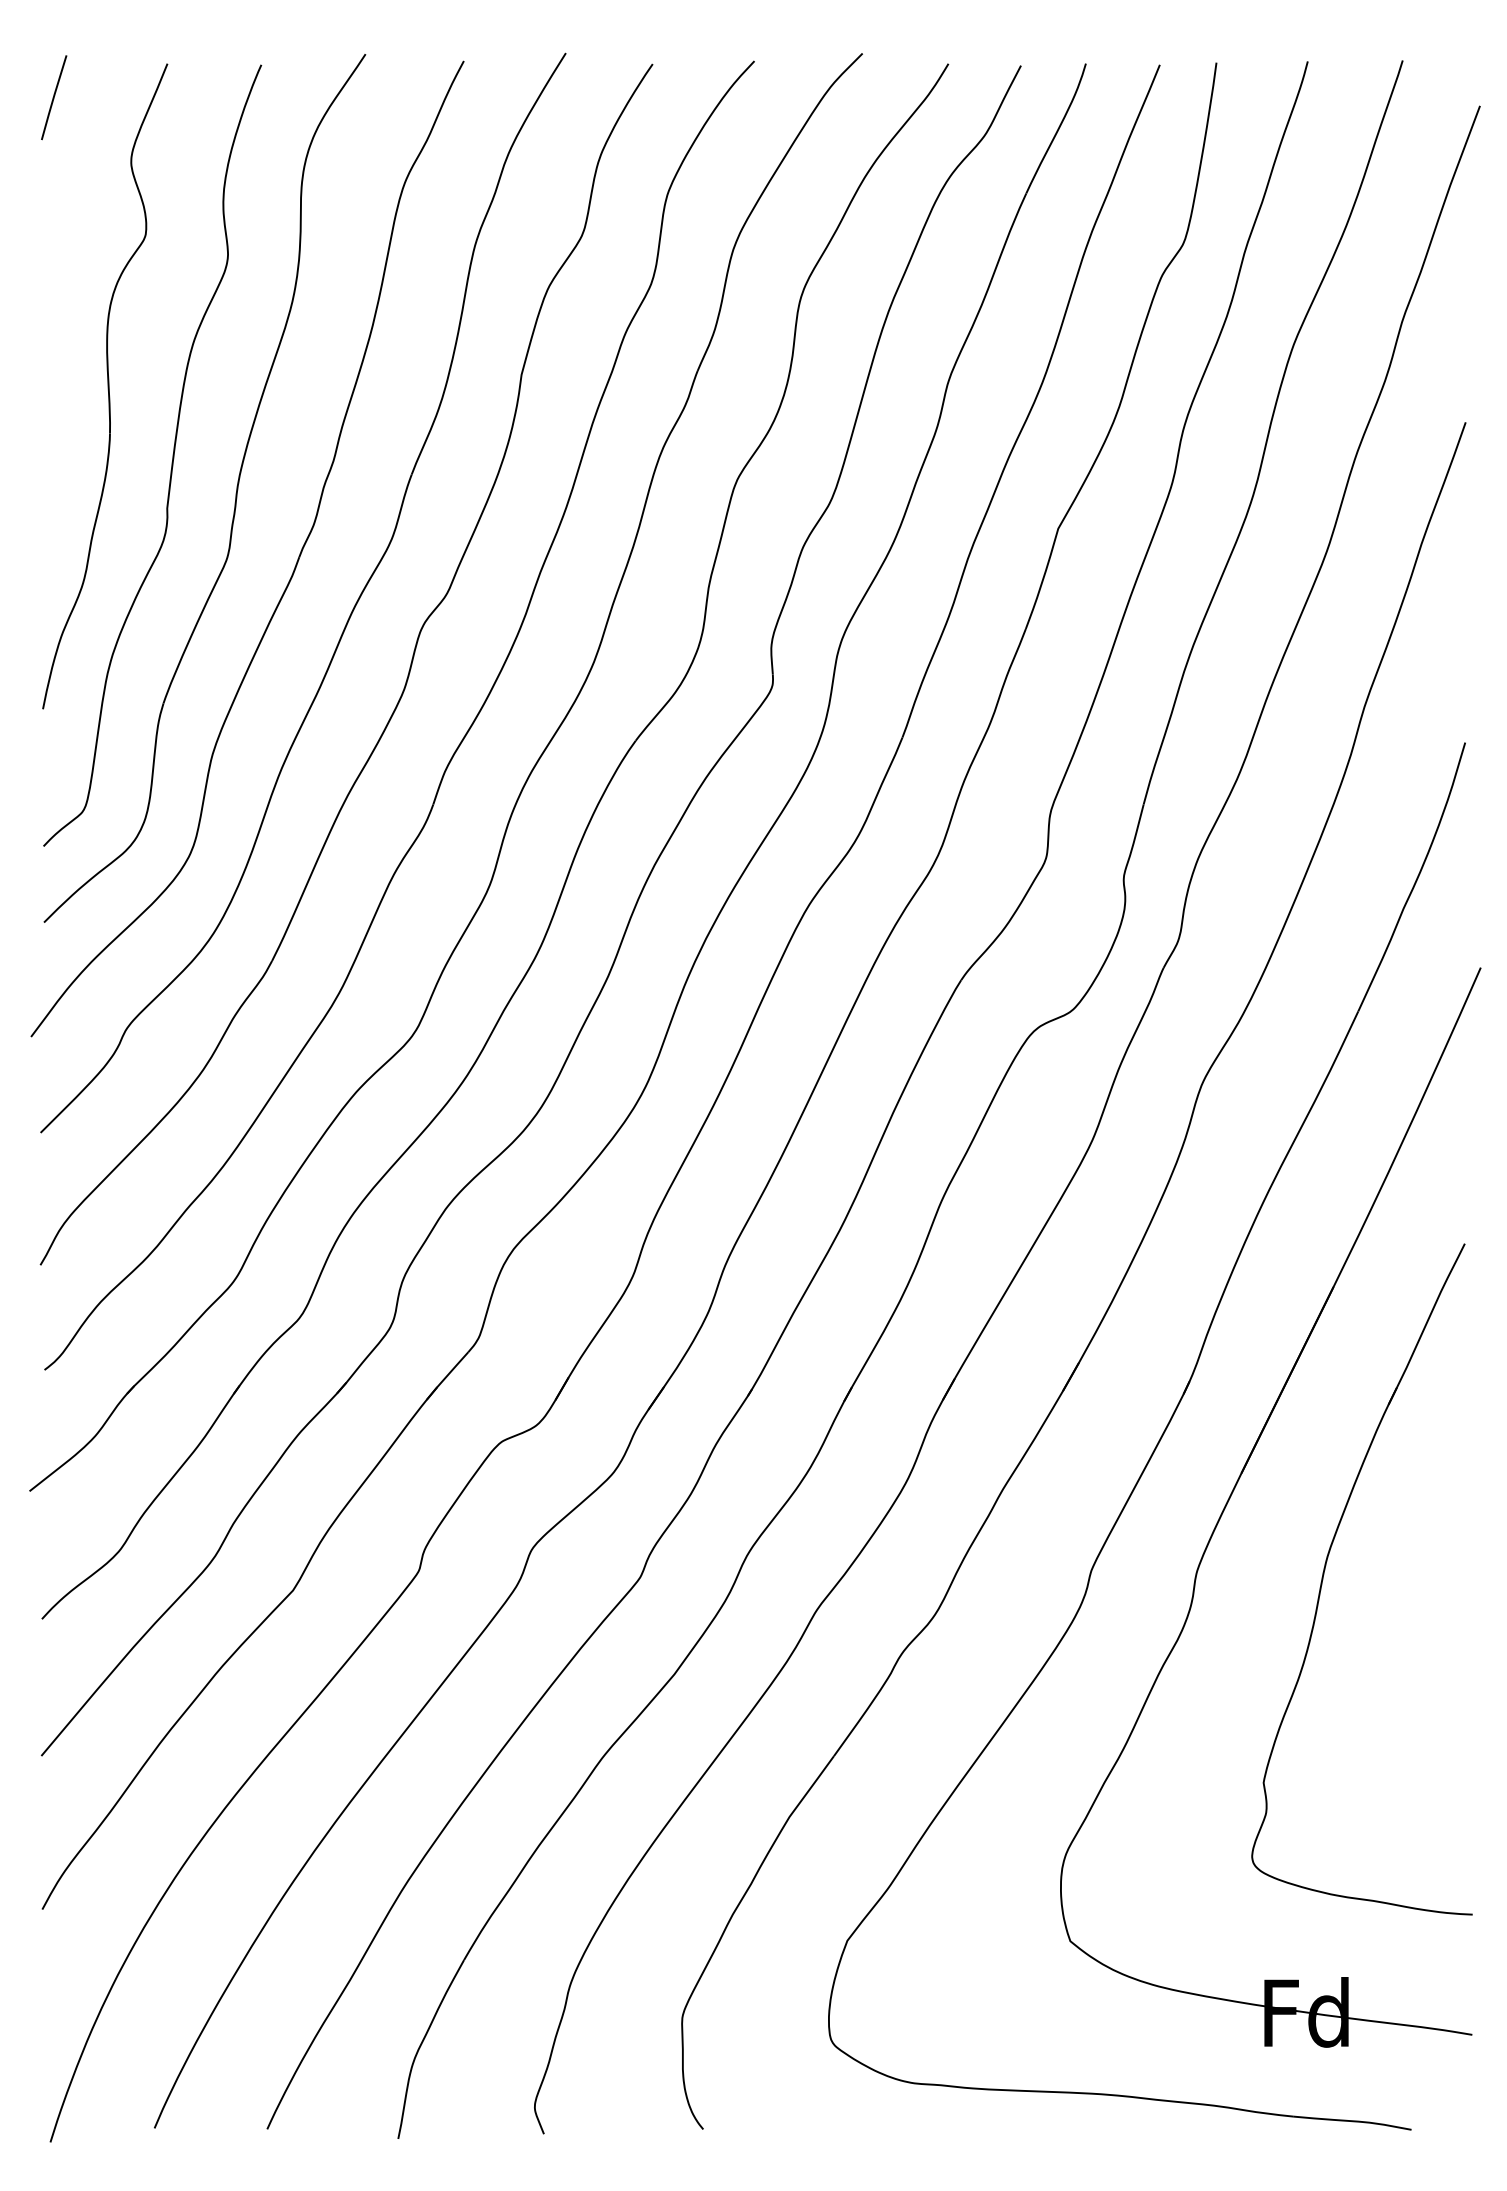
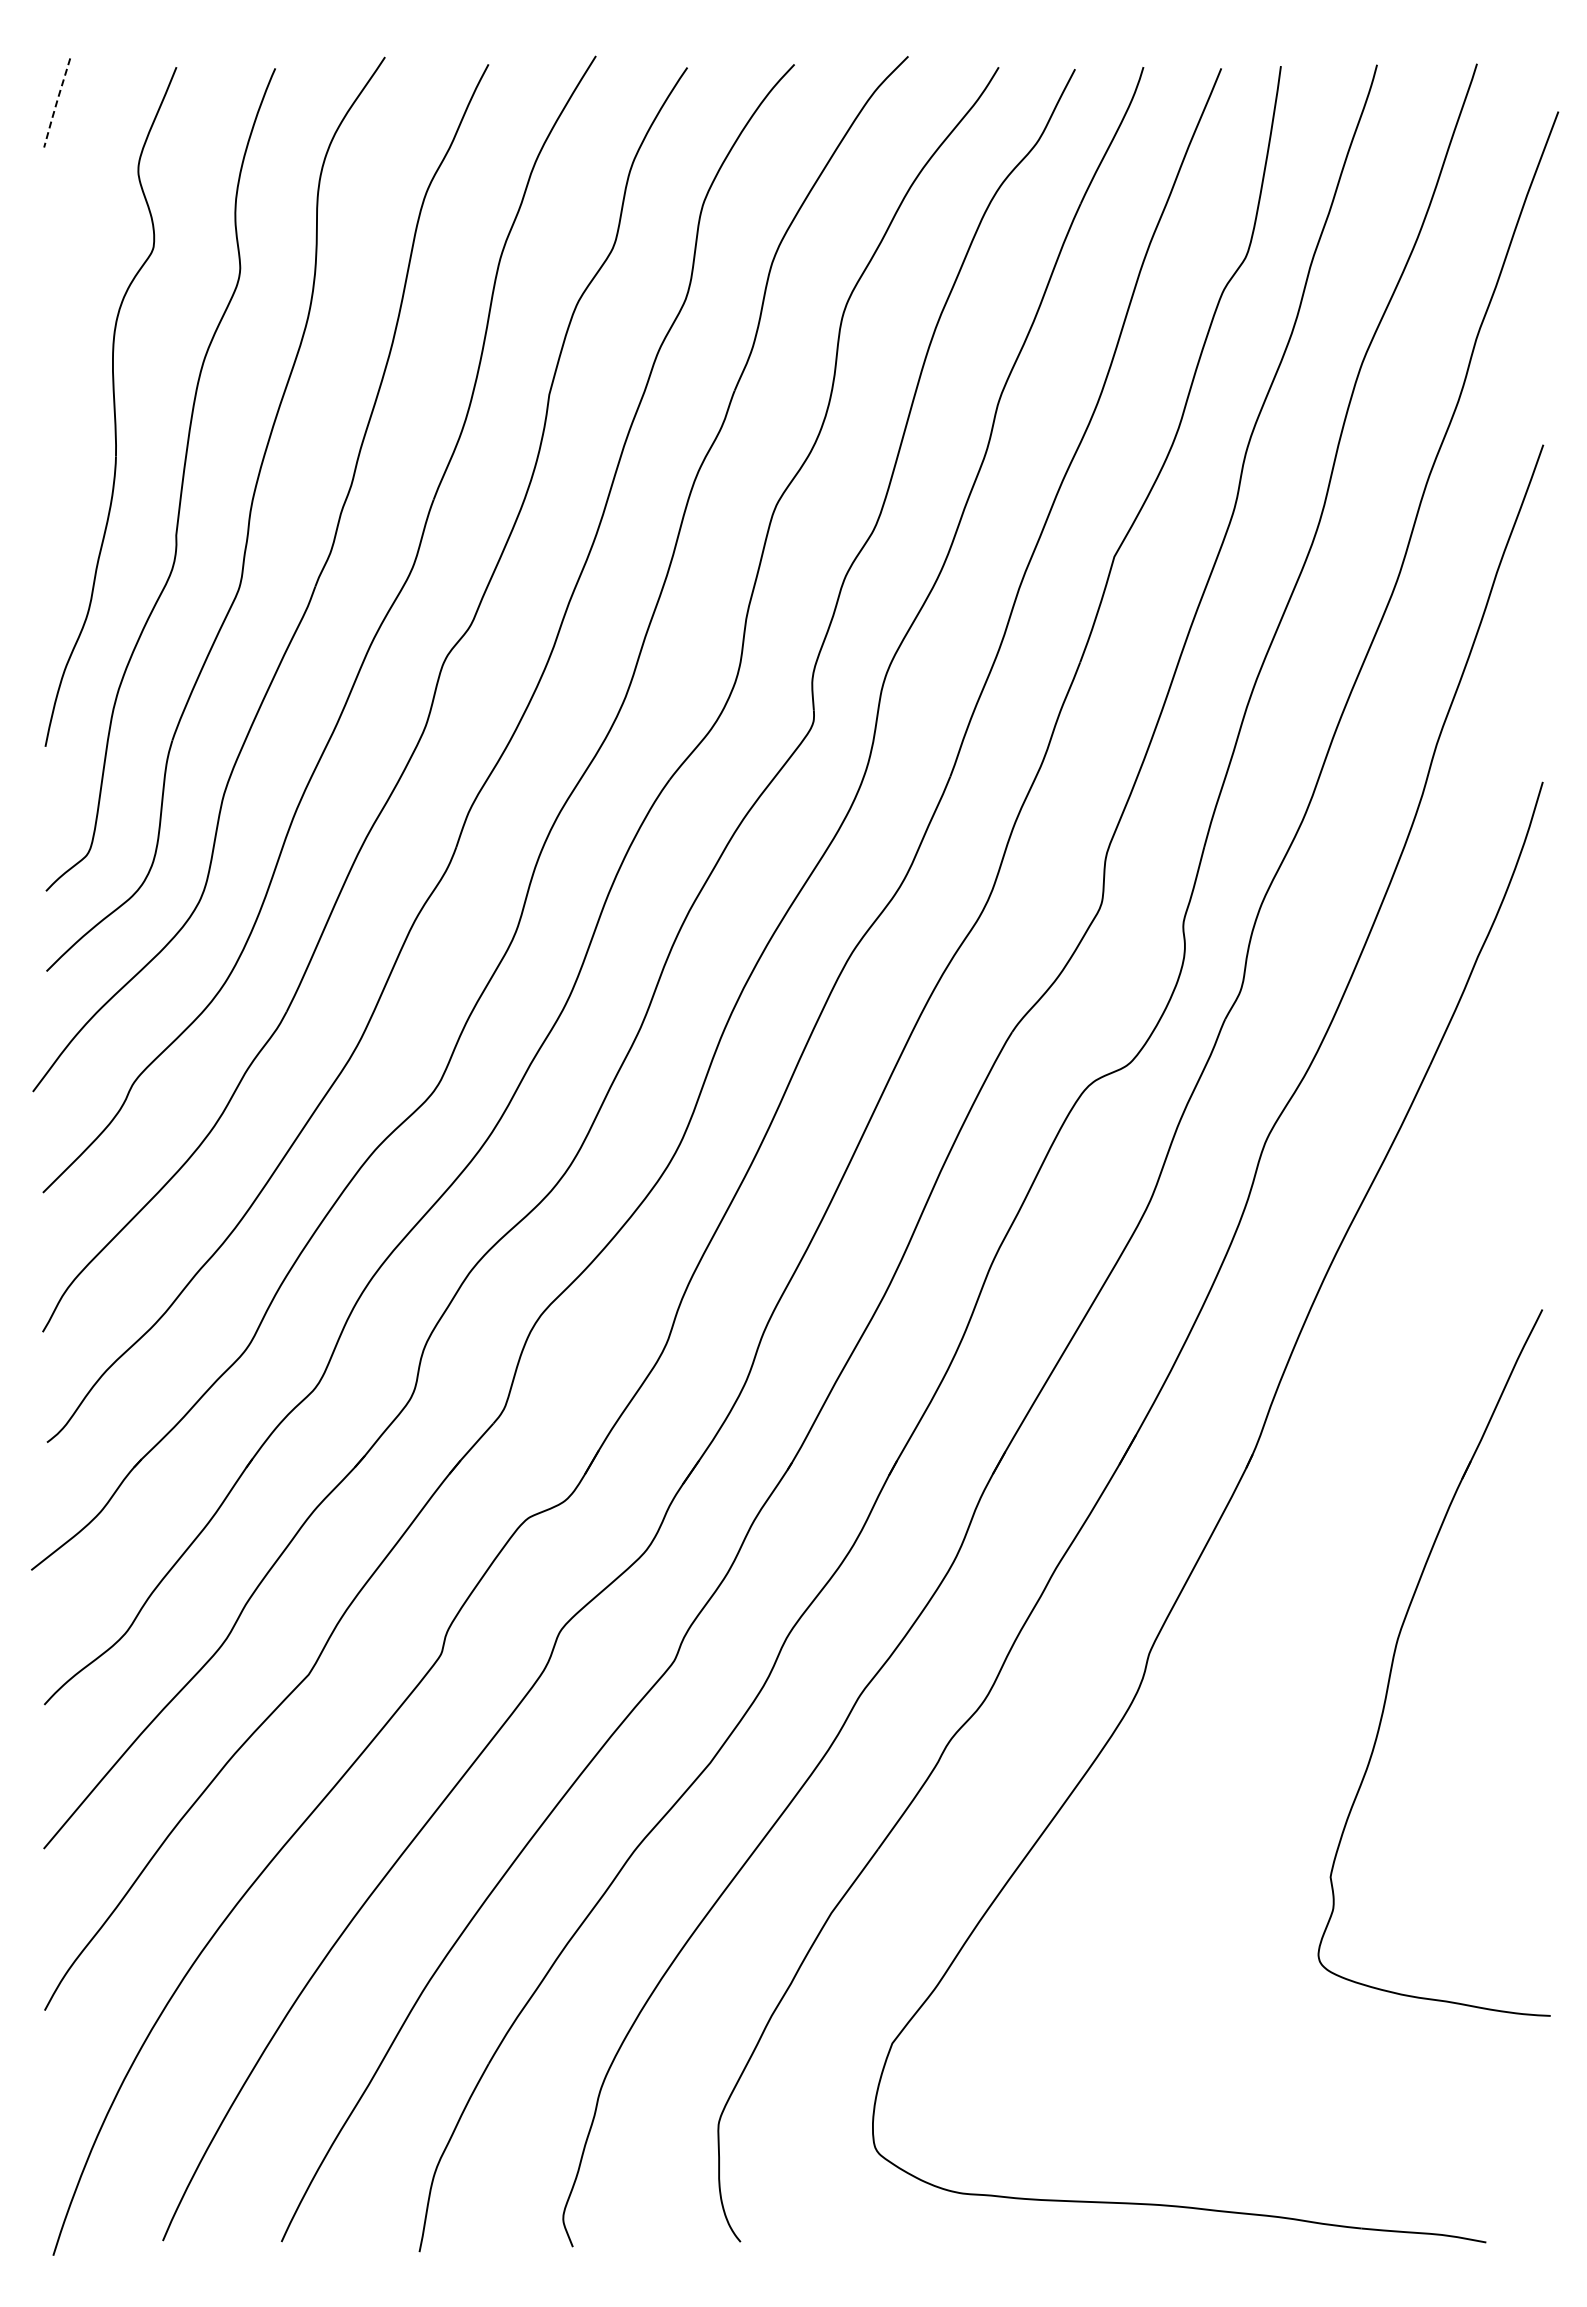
line: (53, 98) -> (56, 103), solid -> dashed
part: (1233, 1493) -> (1298, 1572), removed

